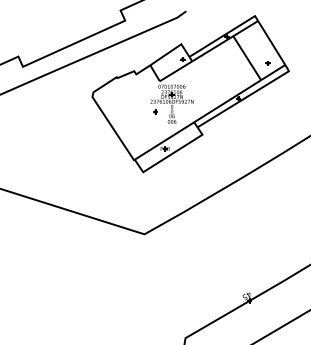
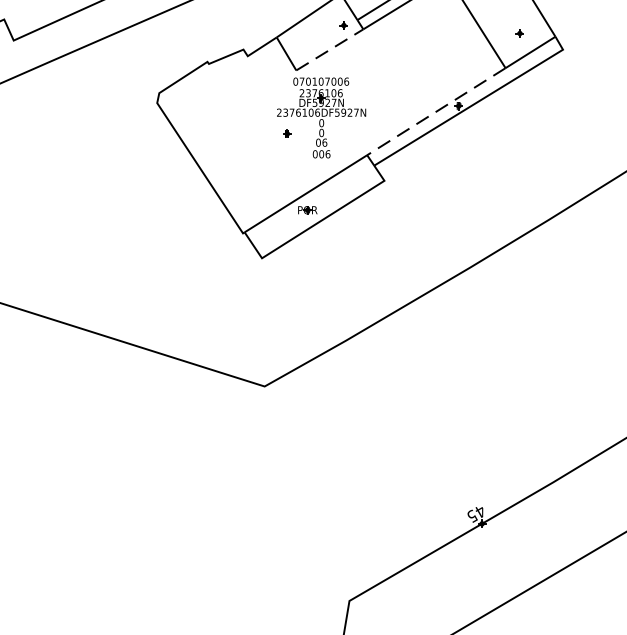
line: (176, 71) -> (330, 50), solid -> dashed
line: (227, 101) -> (436, 112), solid -> dashed

